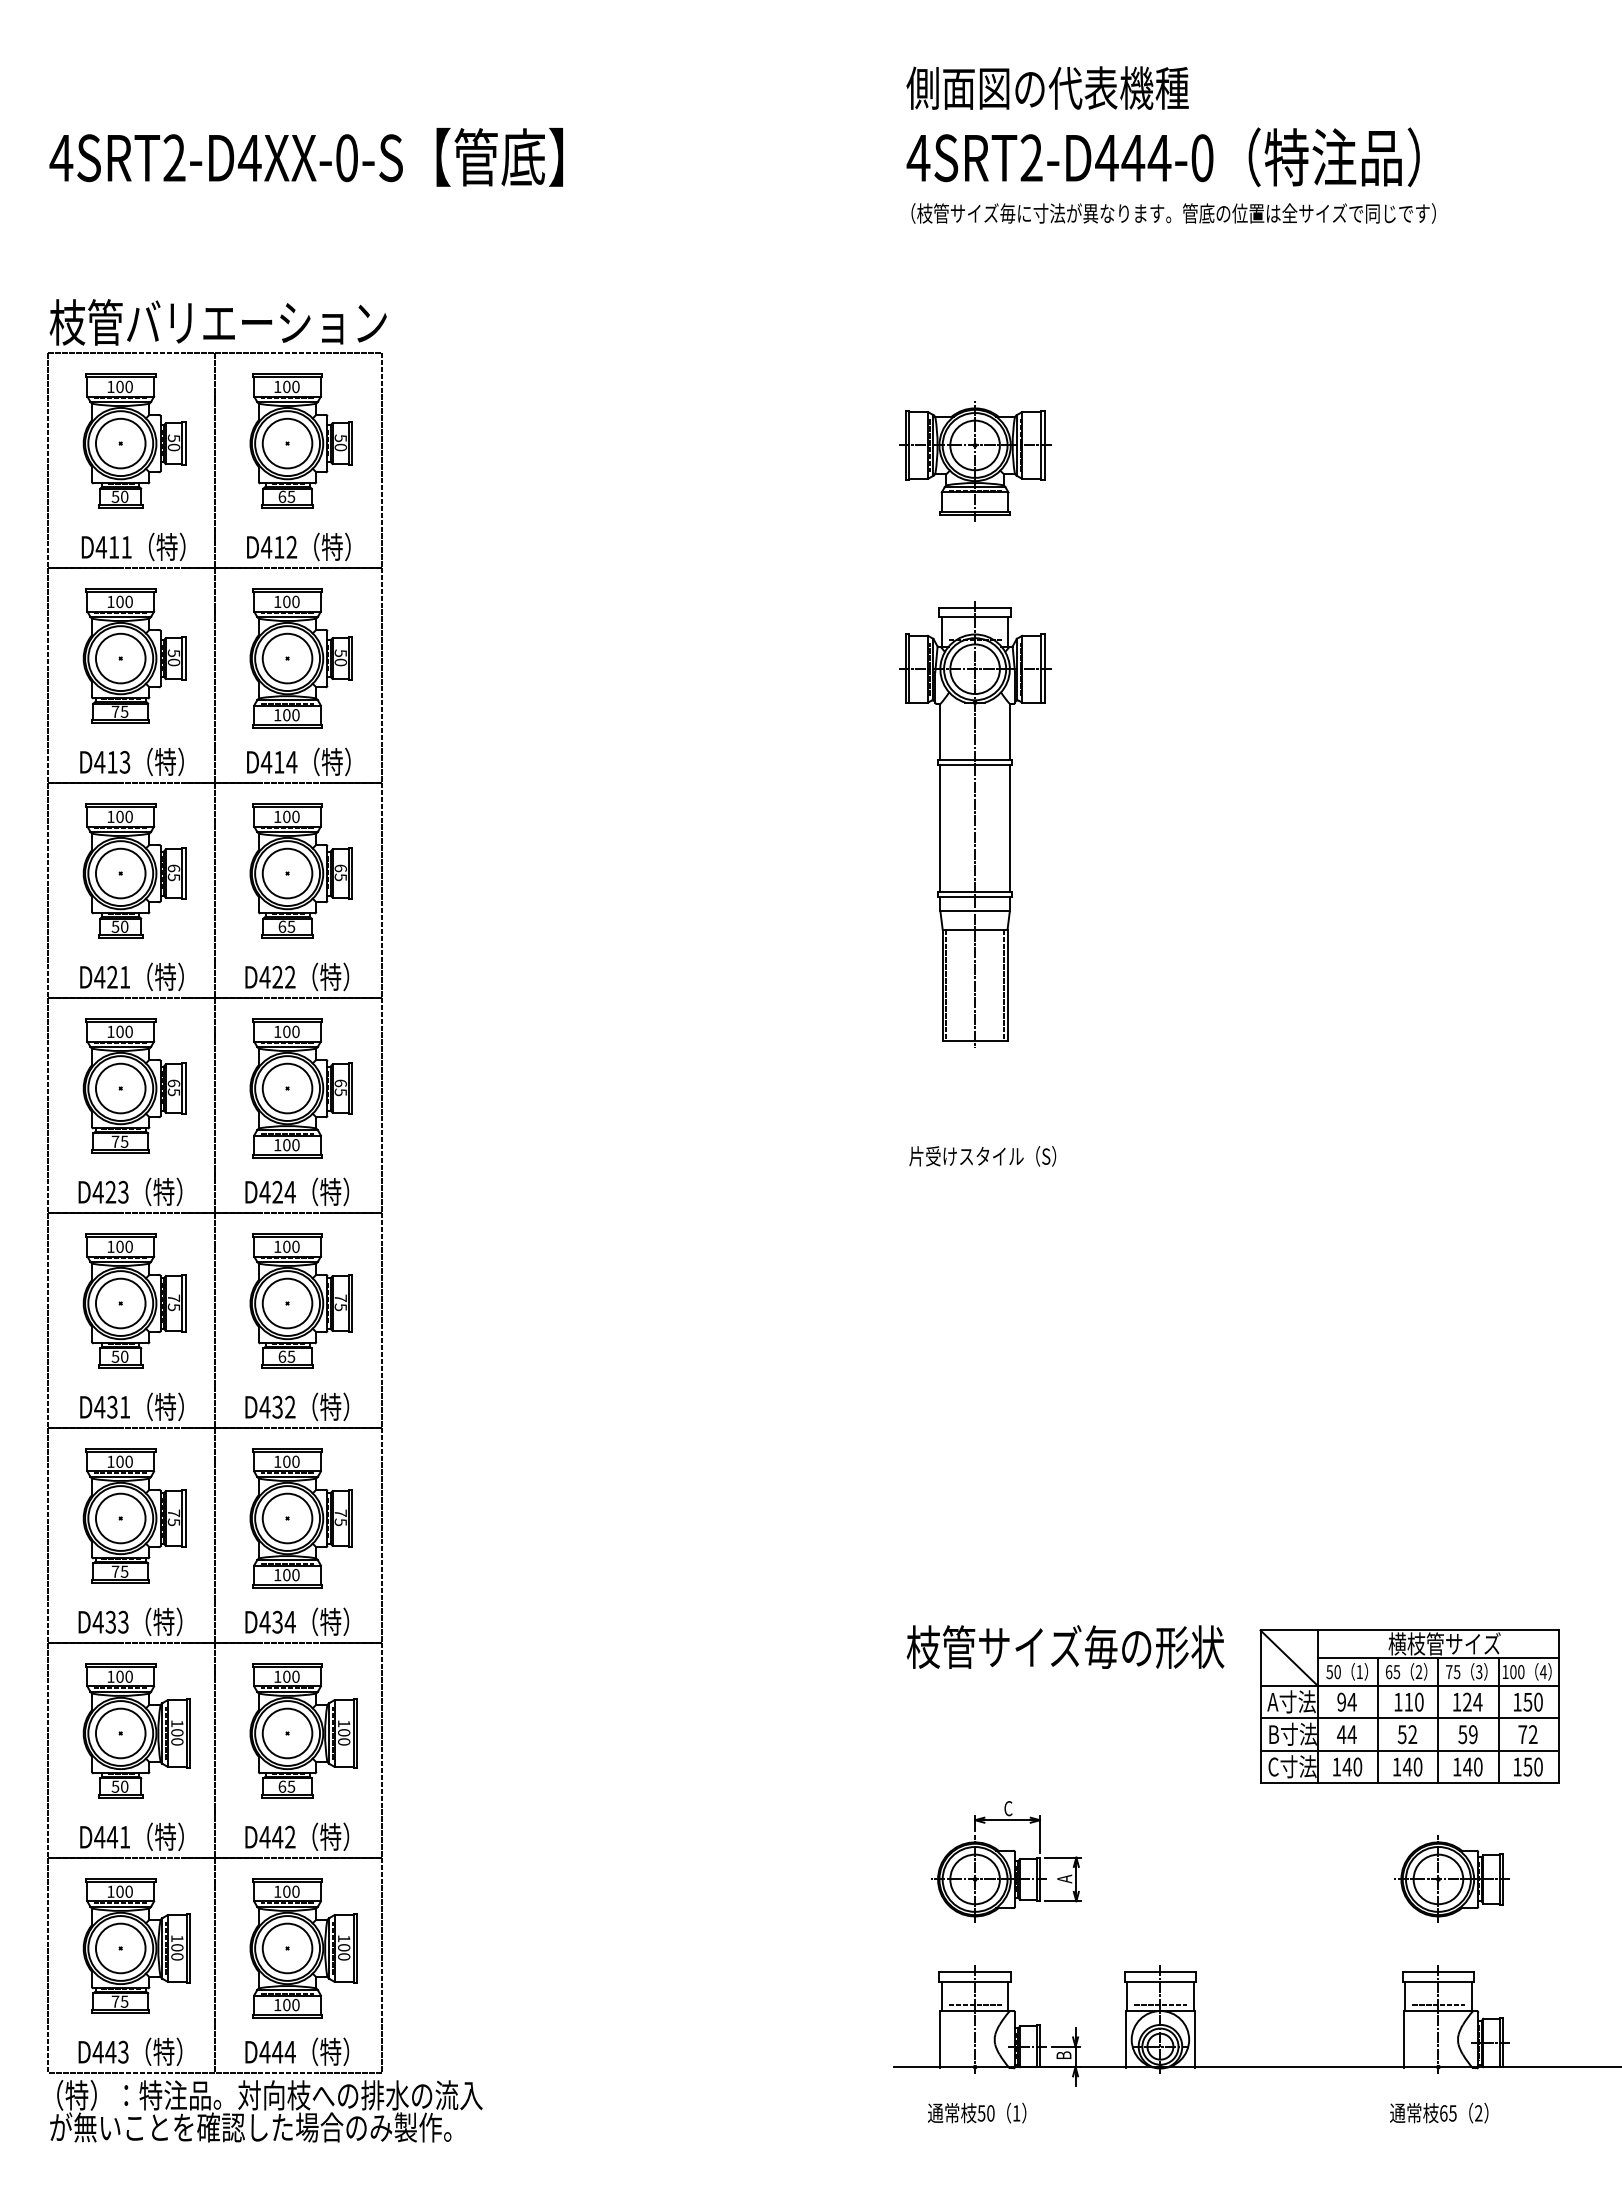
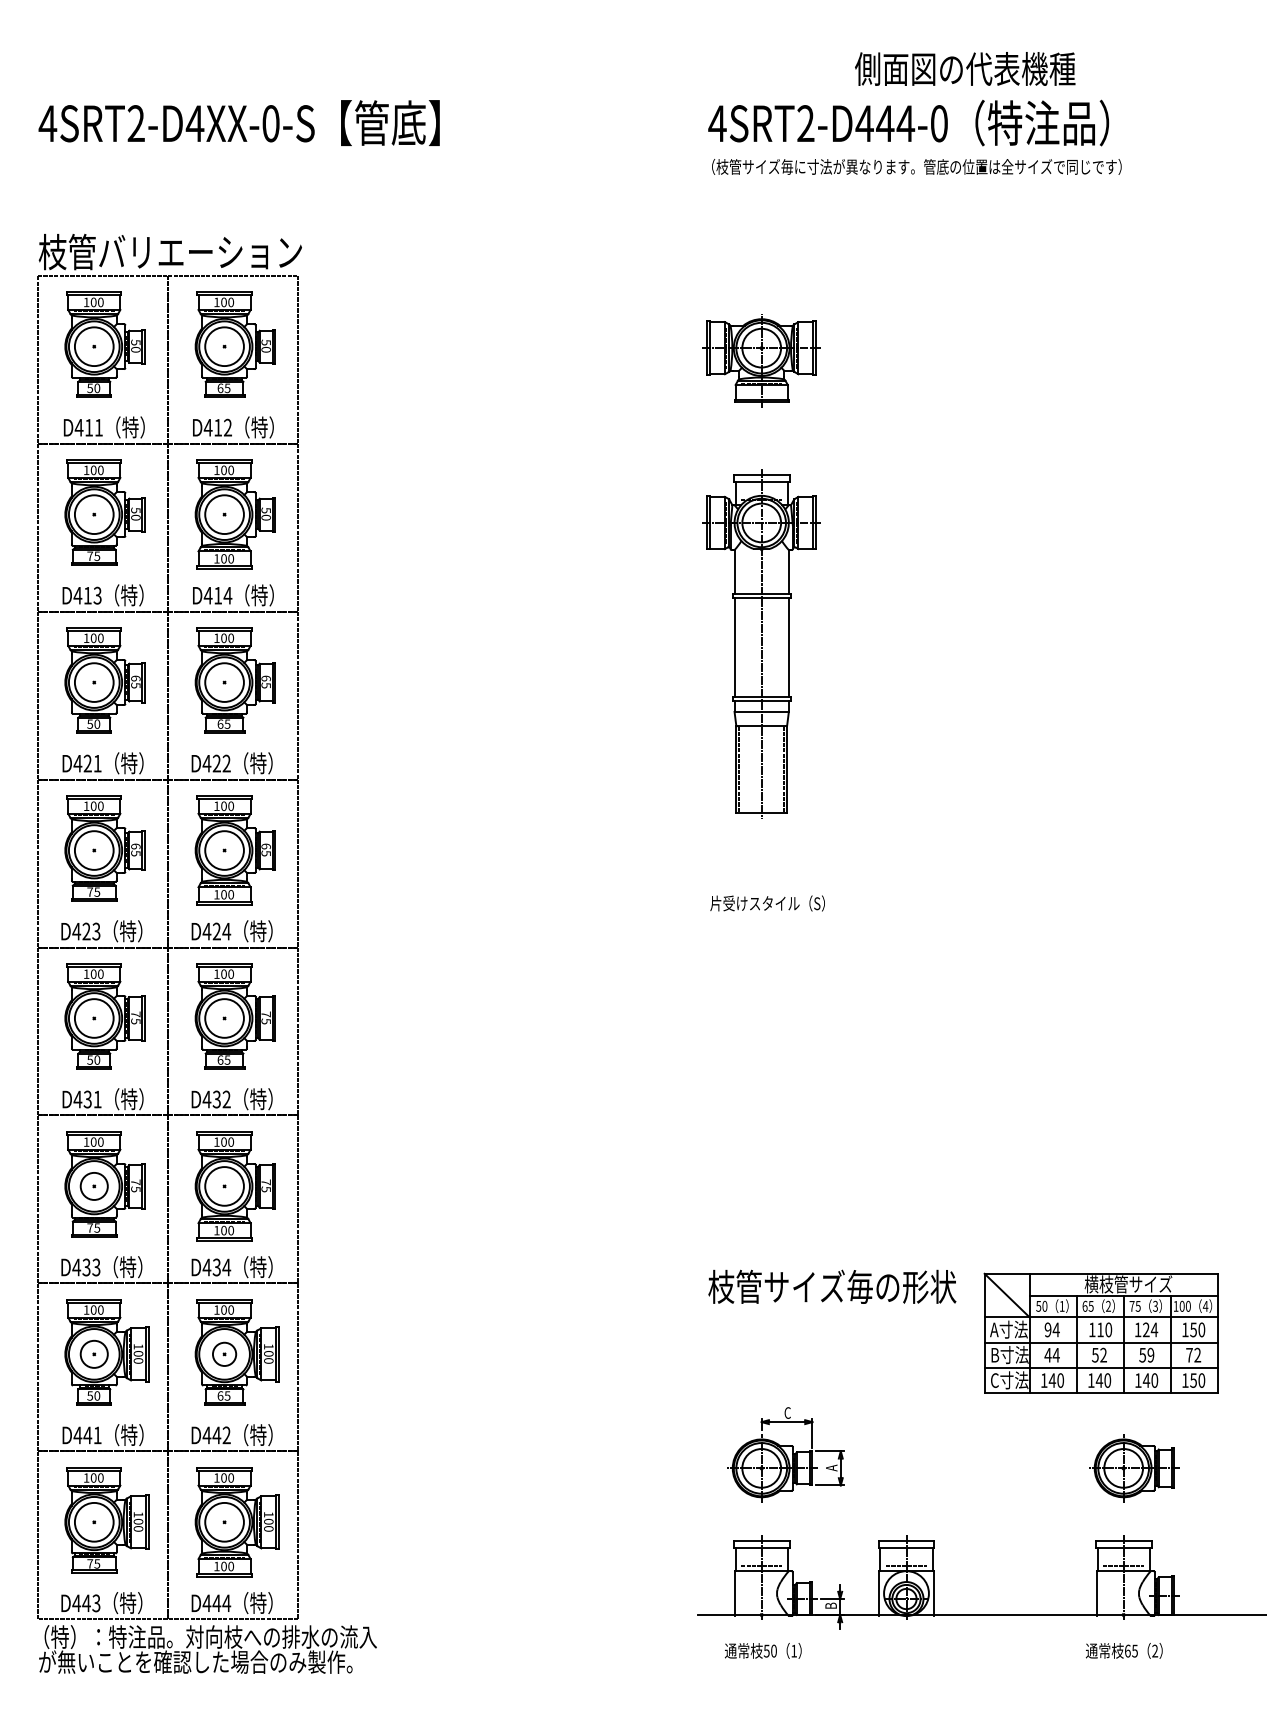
text: (1047, 87) -> (965, 68), moved
circle: (120, 1518) -> (94, 1186), size x0.7
circle: (120, 1733) -> (94, 1354), size x0.7
circle: (287, 1733) -> (224, 1354), size x0.6

